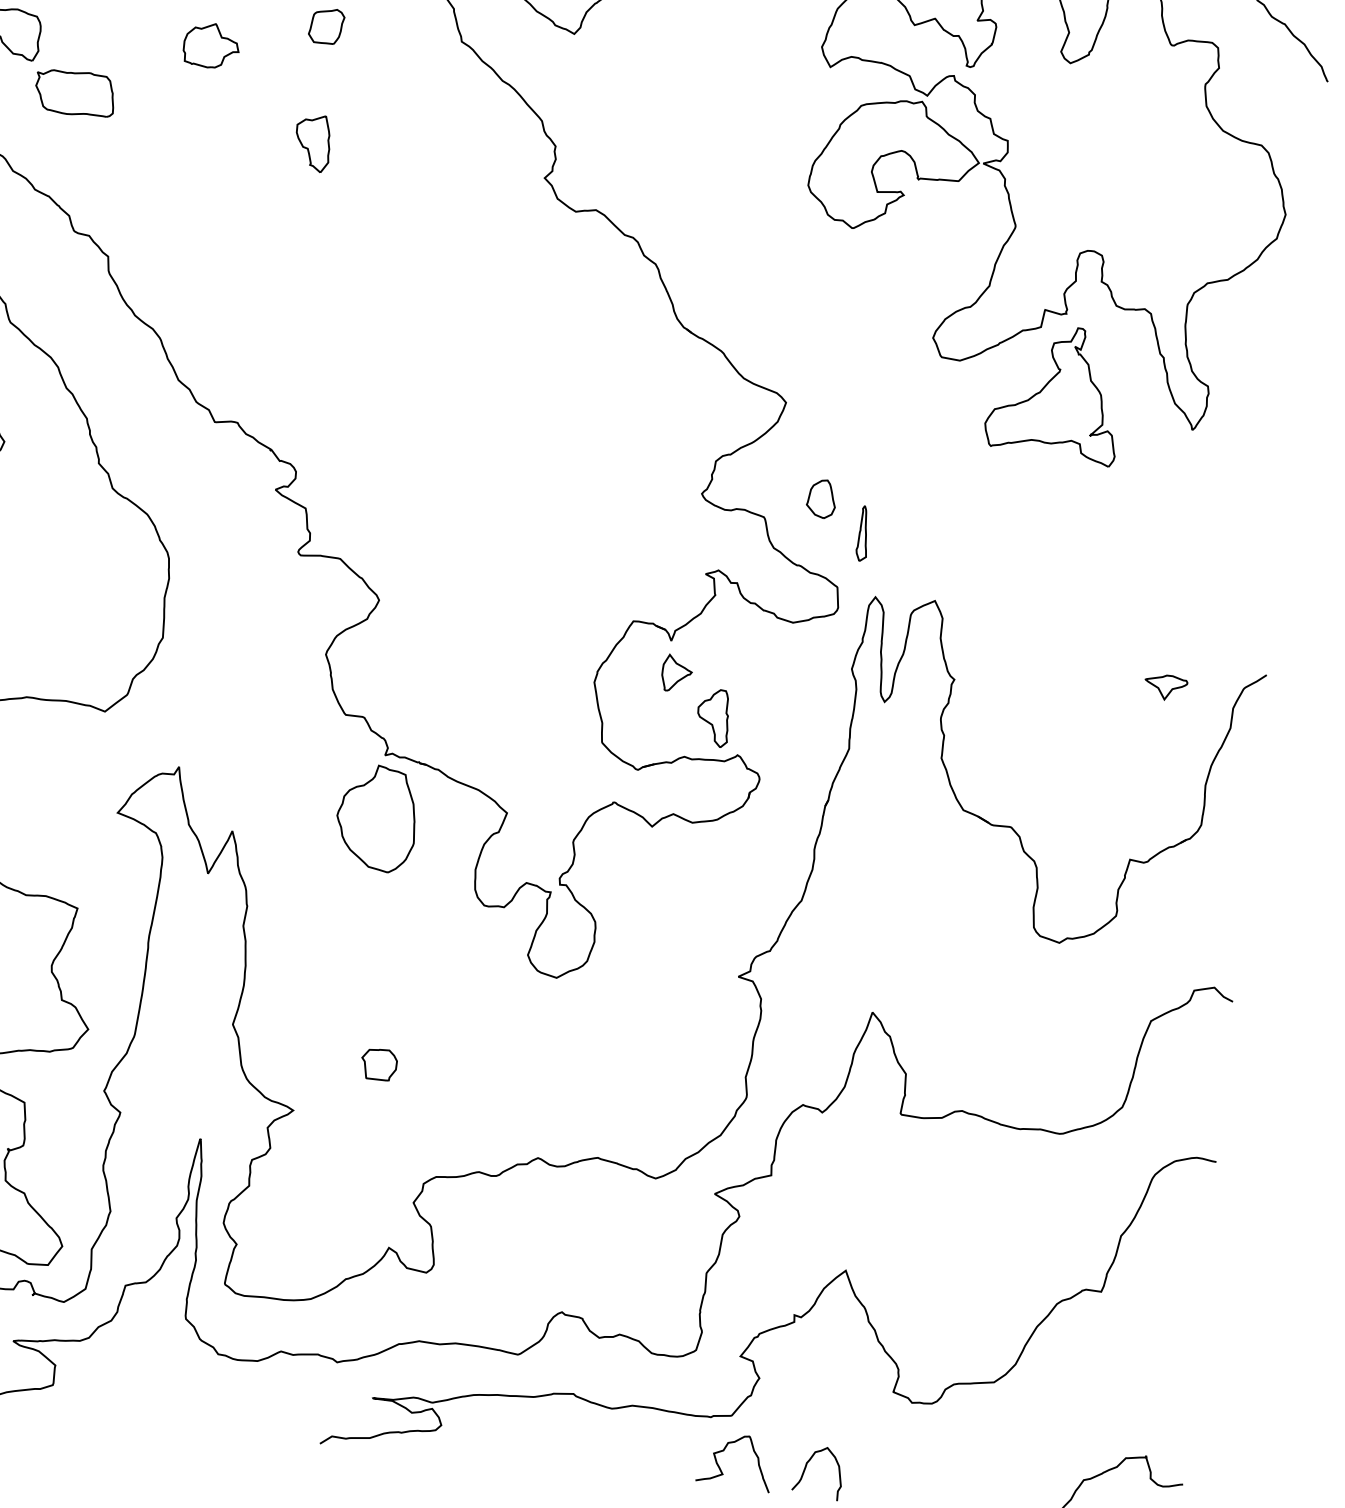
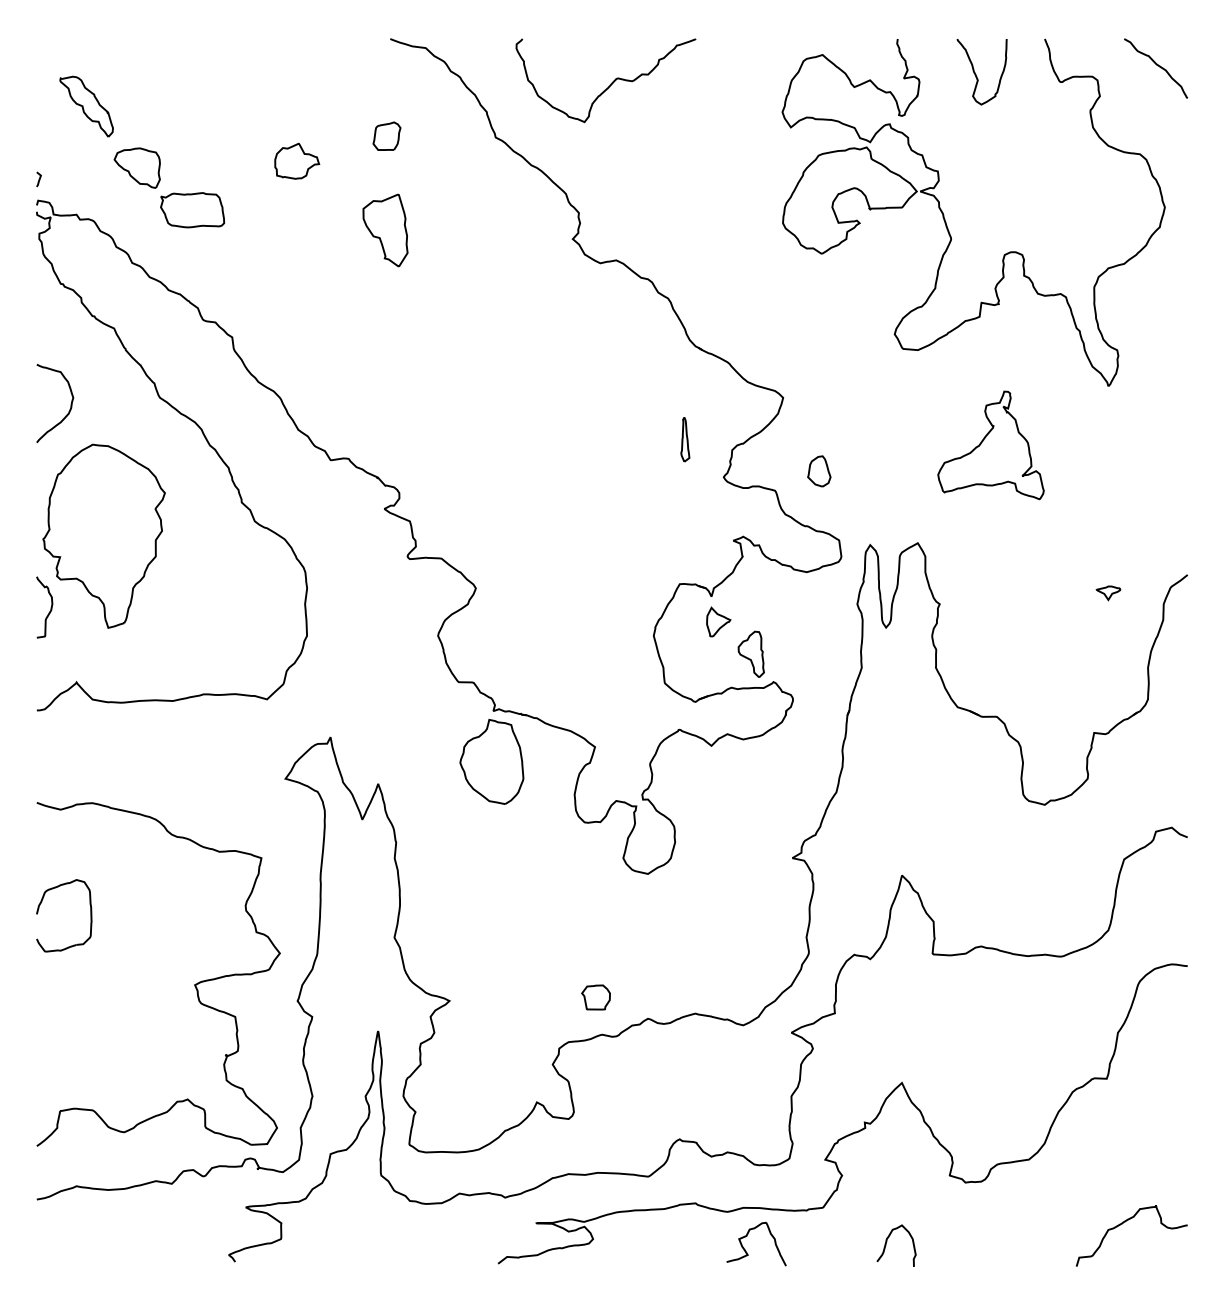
part: (312, 143) -> (385, 230), size x1.6
part: (1054, 393) -> (990, 445), moved
part: (863, 533) -> (685, 439), moved
part: (1165, 688) -> (1108, 593), size x0.7
part: (378, 1064) -> (595, 997), moved
curve: (724, 1451) -> (747, 1236), moved

